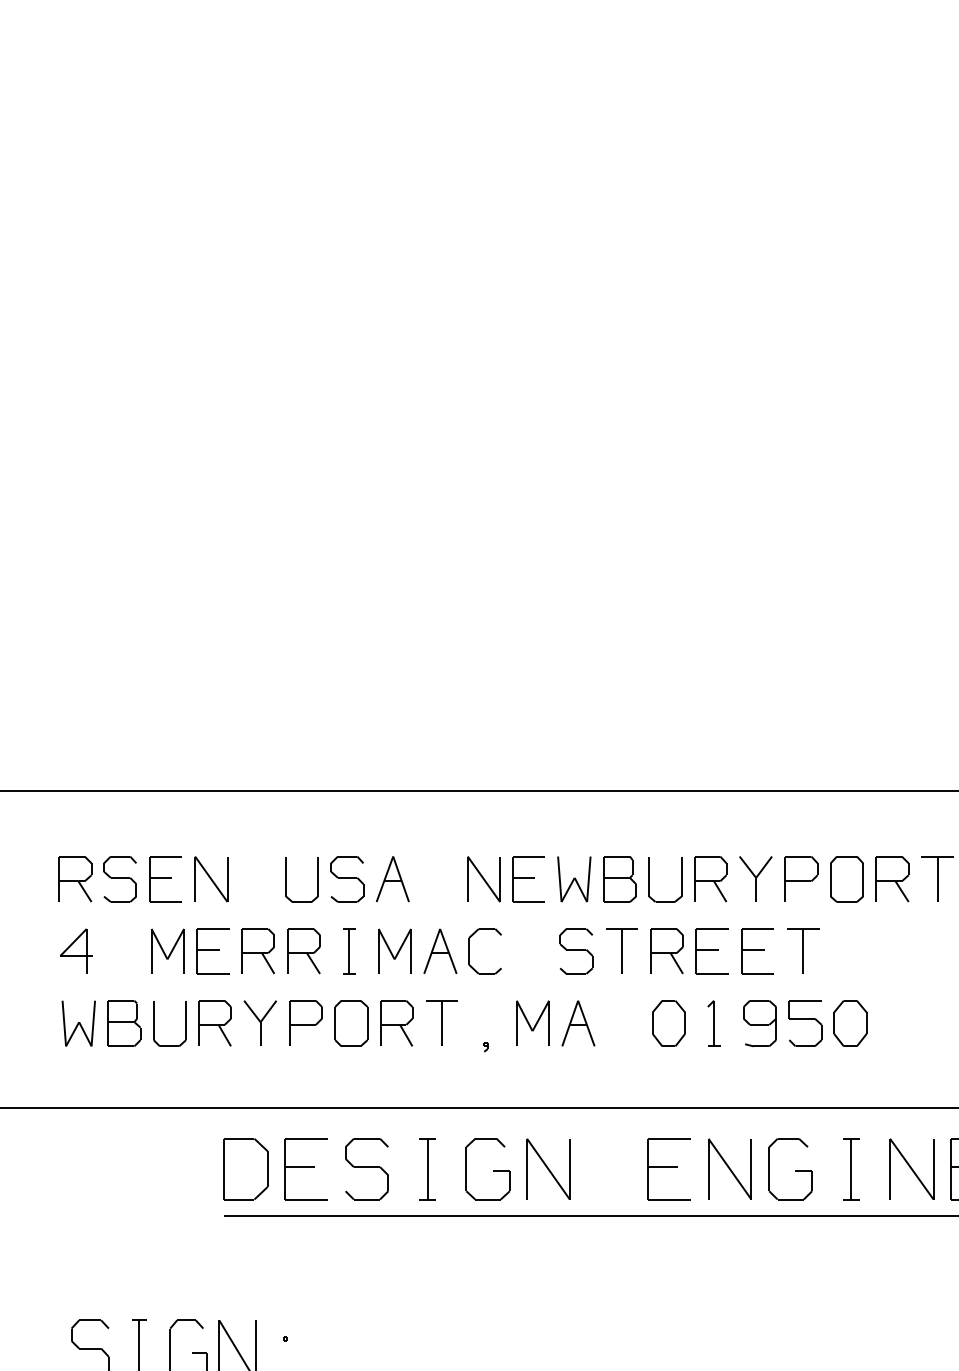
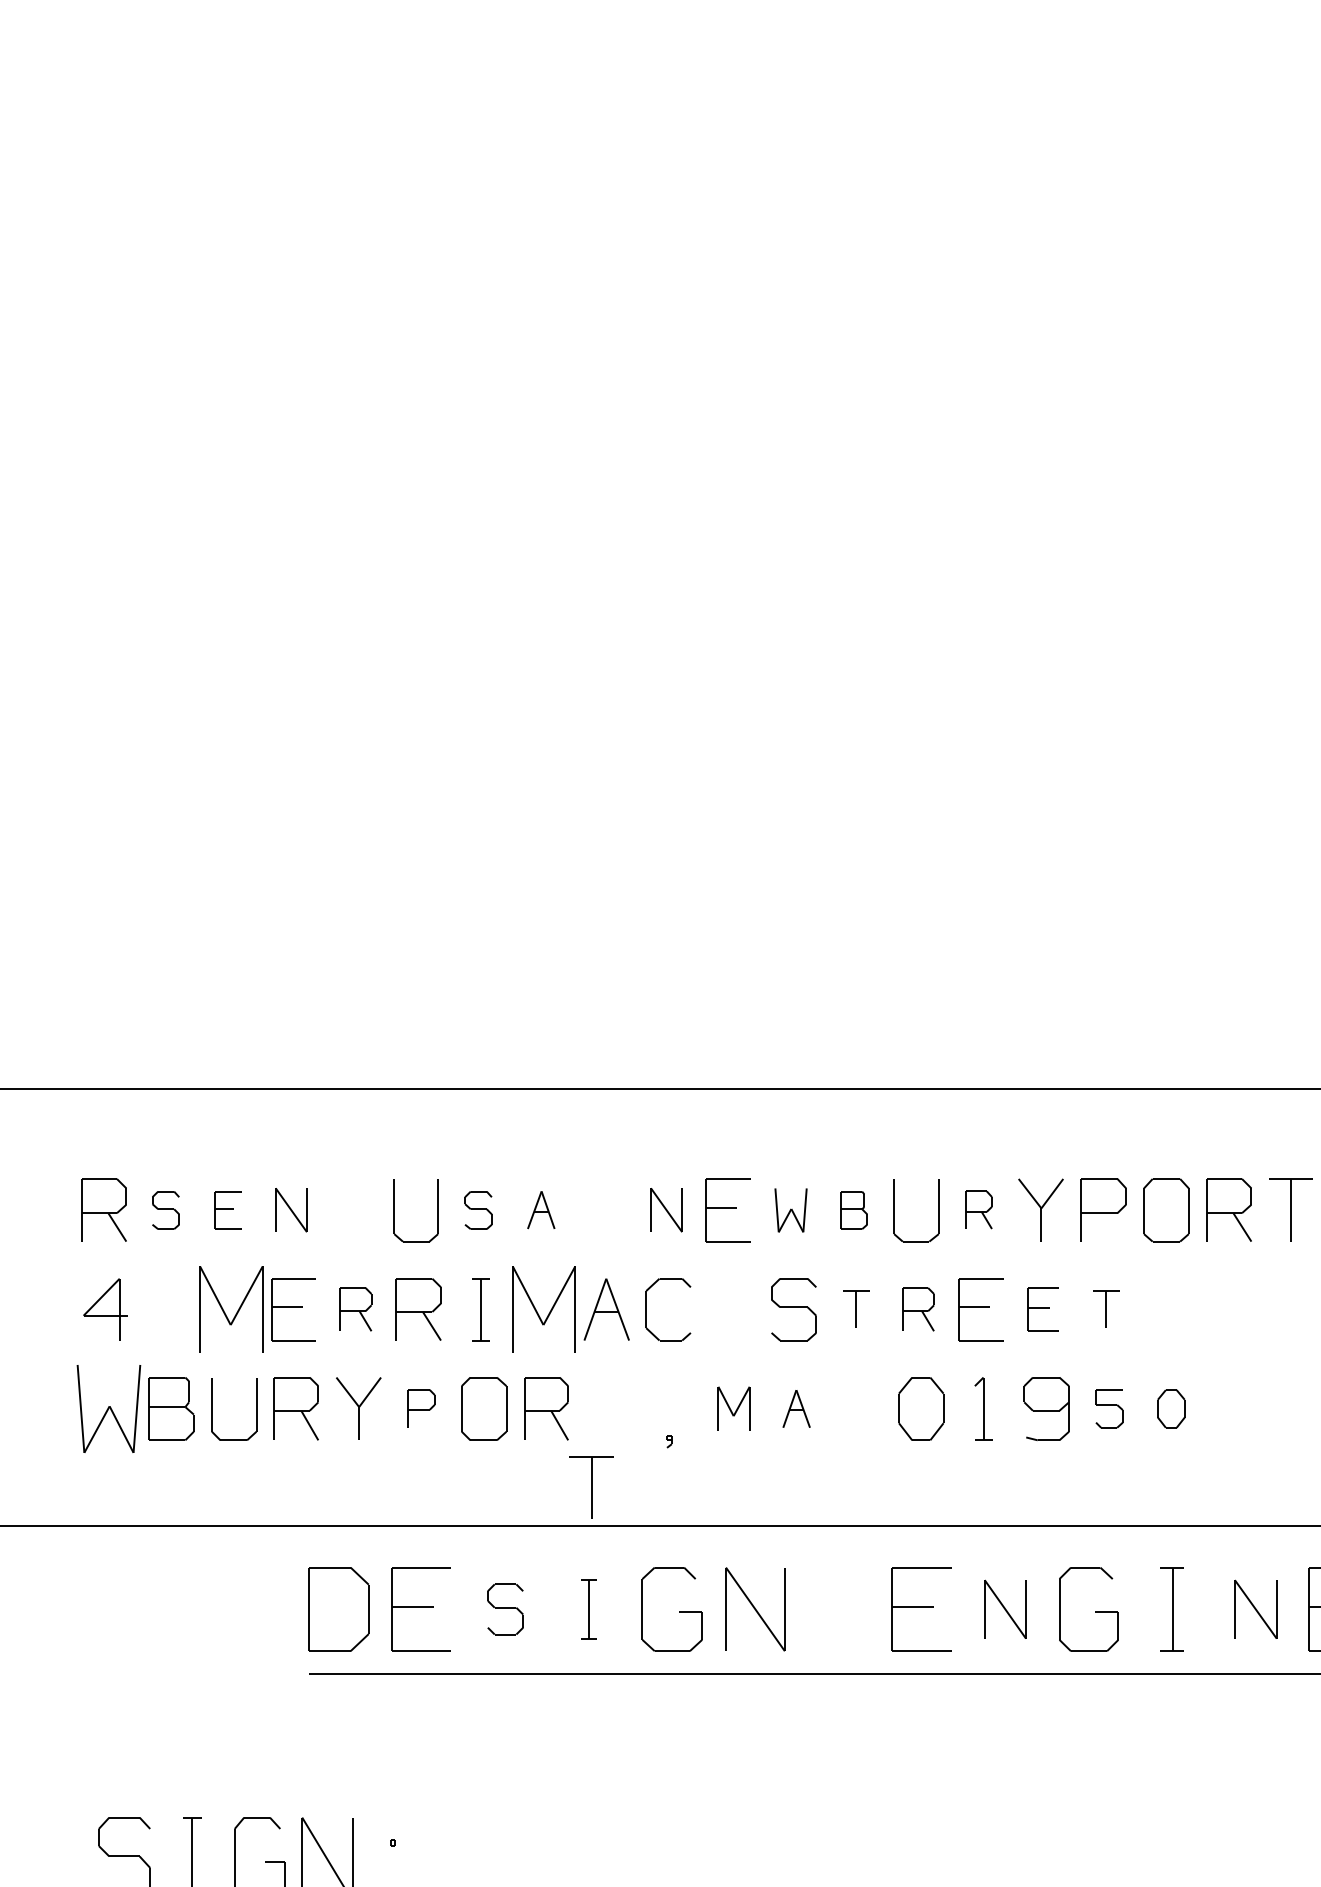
part: (211, 878) -> (291, 1209), size x0.7
part: (393, 878) -> (541, 1209), size x0.6
part: (483, 878) -> (666, 1209), size x0.7
part: (710, 878) -> (978, 1209), size x0.6
part: (119, 879) -> (165, 1210), size x0.6
part: (165, 879) -> (227, 1210), size x0.6
part: (347, 879) -> (478, 1210), size x0.6
part: (573, 879) -> (790, 1210), size x0.7
part: (619, 879) -> (853, 1210), size x0.6
part: (167, 951) -> (231, 1309), size x1.4
part: (257, 951) -> (355, 1309), size x0.7
part: (394, 951) -> (543, 1309), size x1.4
part: (621, 951) -> (856, 1309), size x0.6
part: (666, 951) -> (918, 1309), size x0.7
part: (757, 951) -> (1043, 1309), size x0.7
part: (803, 951) -> (1106, 1309), size x0.6
part: (78, 1023) -> (108, 1408), size x1.4
part: (305, 1023) -> (421, 1408), size x0.6
part: (441, 1023) -> (591, 1487), moved
part: (532, 1023) -> (733, 1408), size x0.7
part: (578, 1023) -> (796, 1408), size x0.6
part: (805, 1023) -> (1109, 1408), size x0.6
part: (850, 1023) -> (1171, 1408), size x0.6
part: (366, 1169) -> (505, 1609), size x0.6
part: (427, 1169) -> (588, 1609), size x0.7
part: (730, 1169) -> (1005, 1609), size x0.7
part: (911, 1169) -> (1255, 1609), size x0.7

